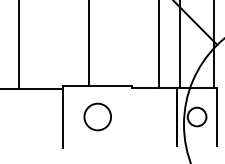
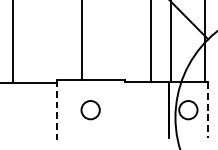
circle: (97, 116) -> (90, 109), size x0.7
line: (63, 117) -> (57, 110), solid -> dashed
line: (216, 117) -> (207, 110), solid -> dashed

